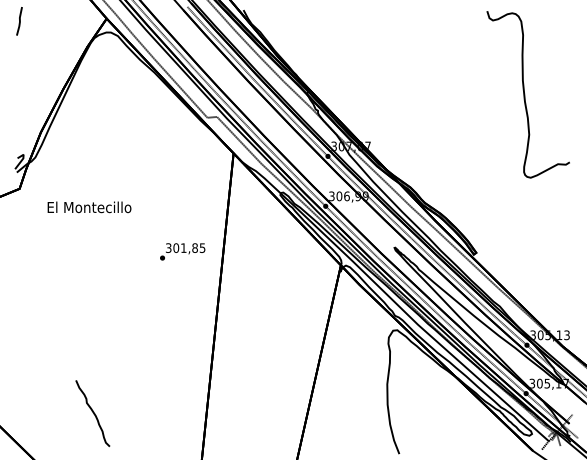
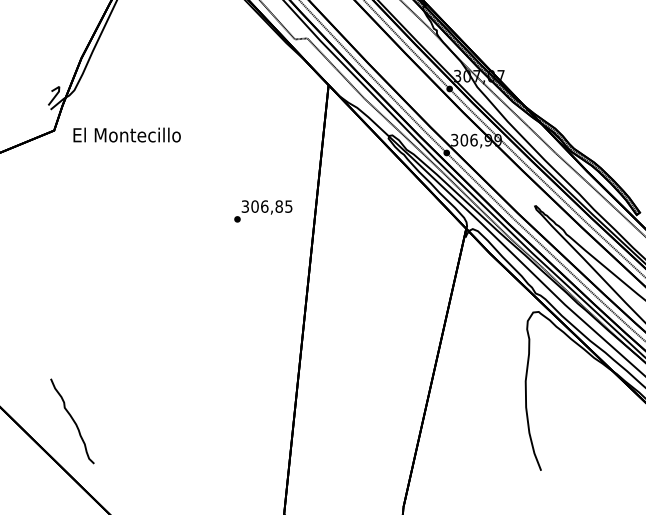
text: (89, 207) -> (127, 135), moved
text: (183, 247) -> (264, 205), 301,85 -> 306,85
curve: (92, 412) -> (71, 419), moved

